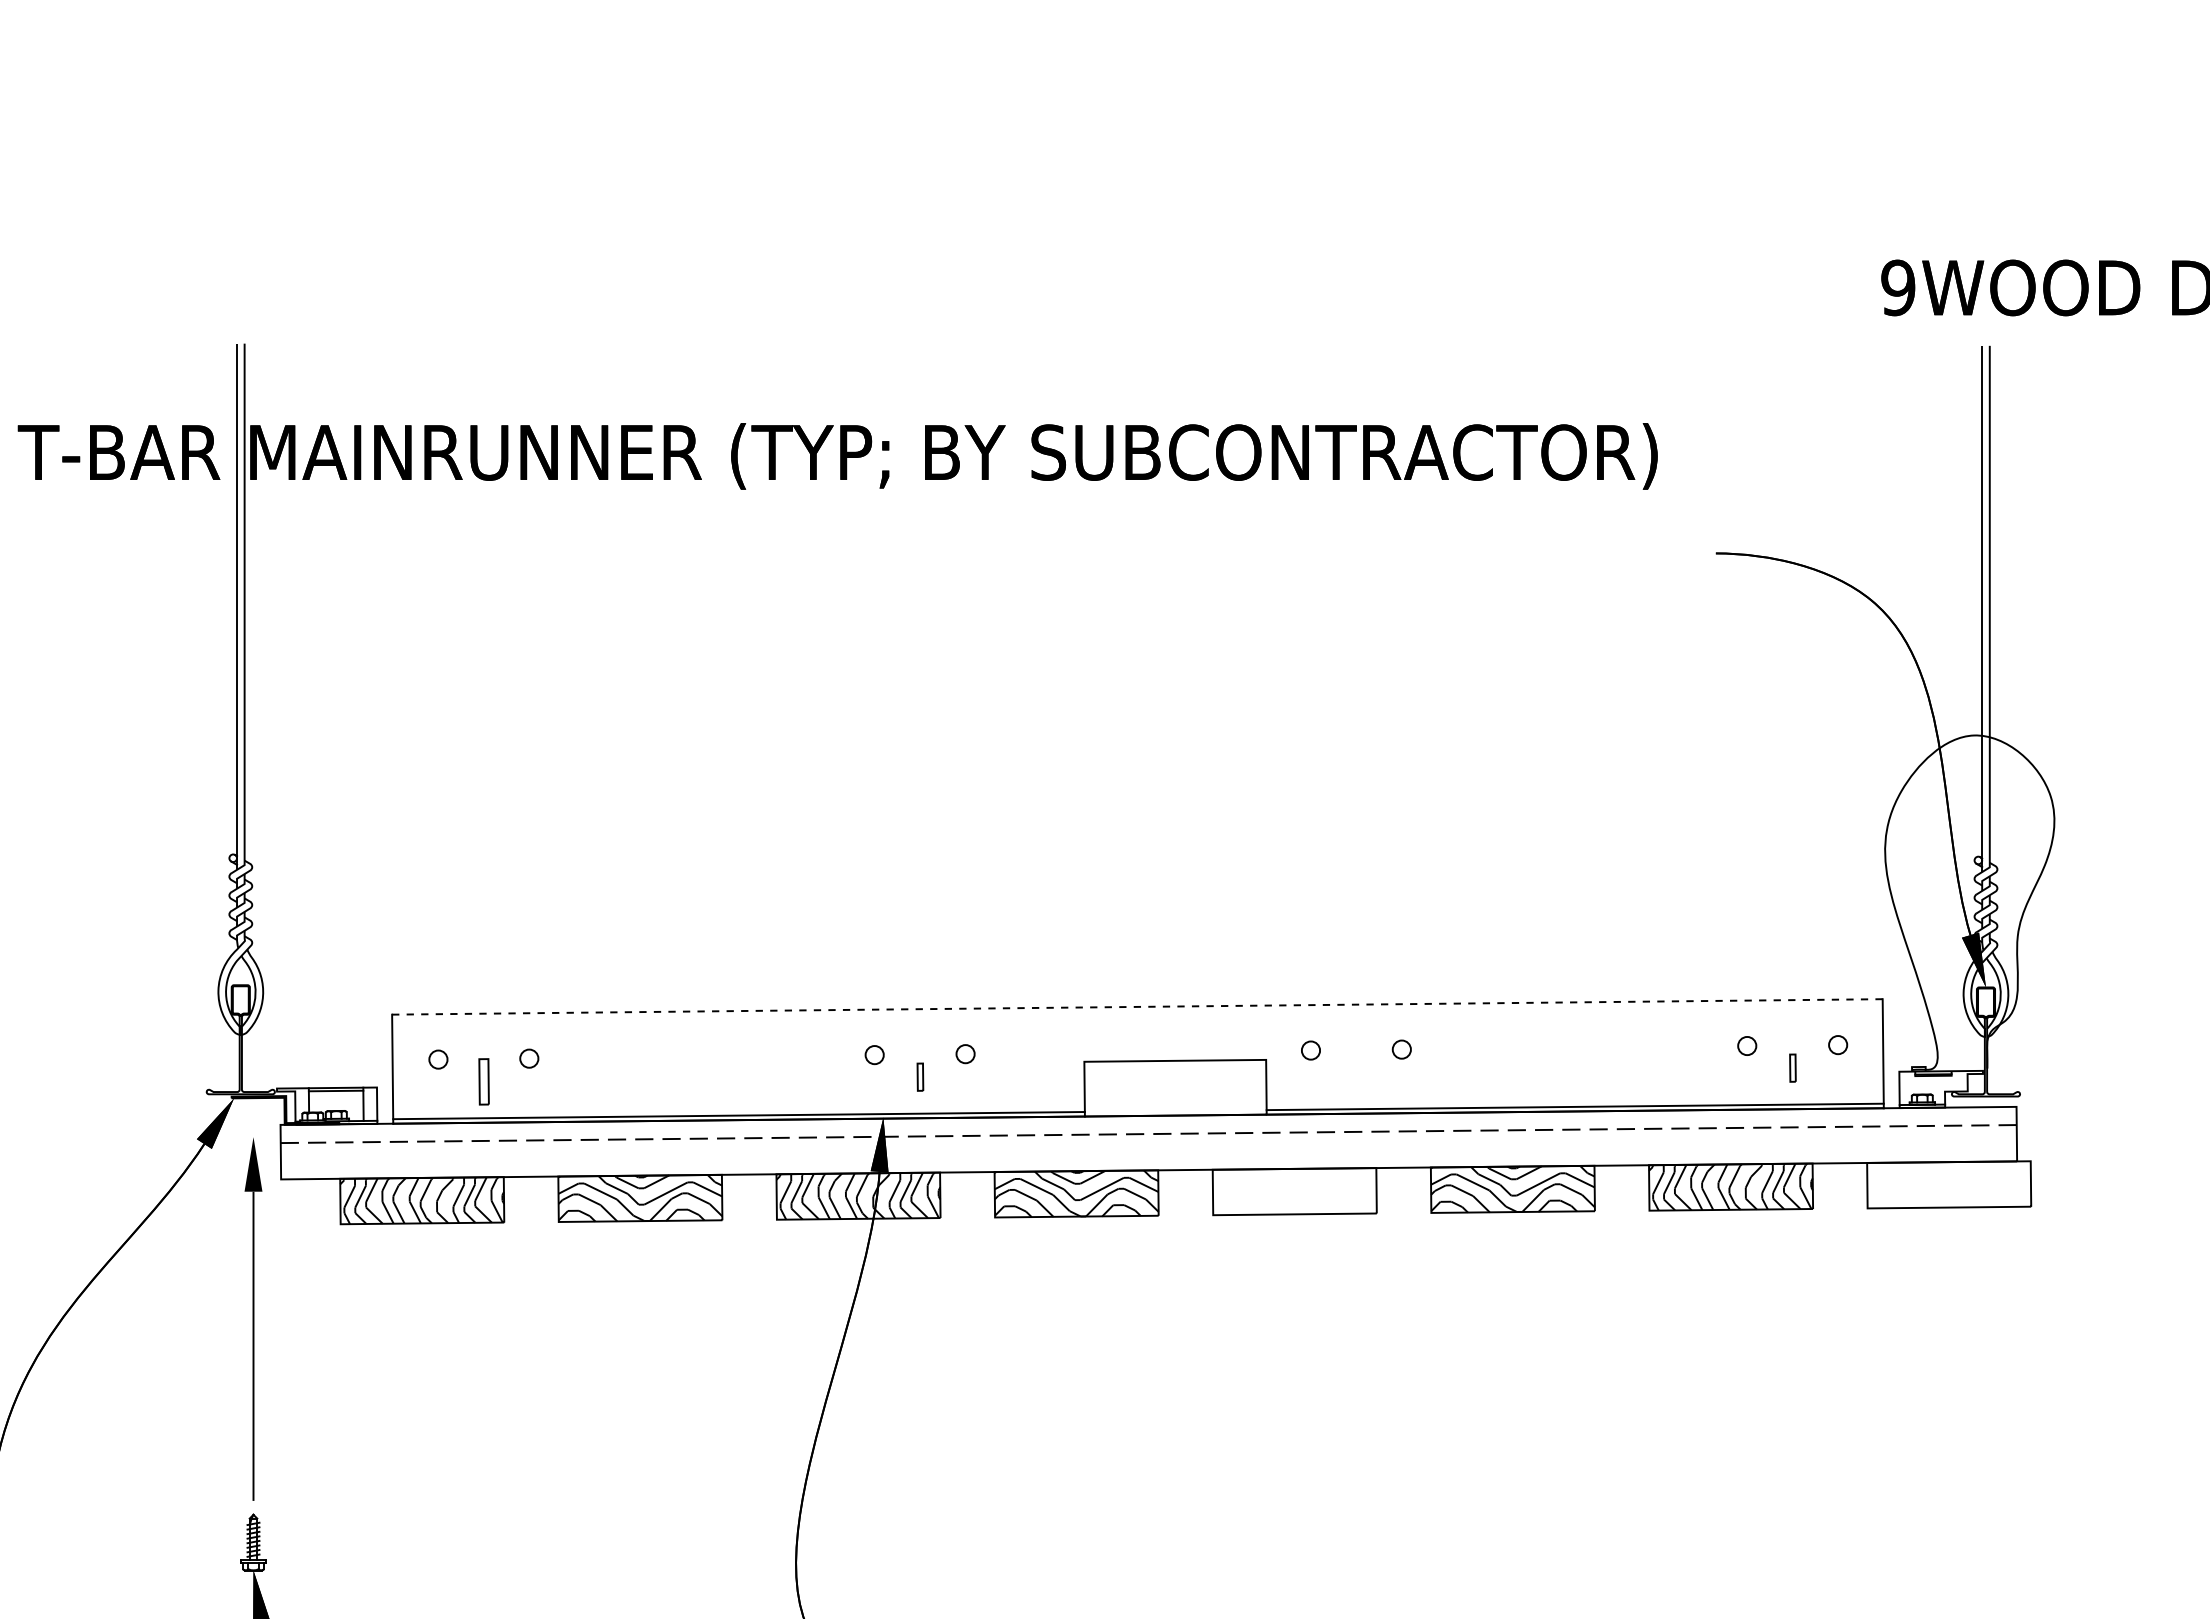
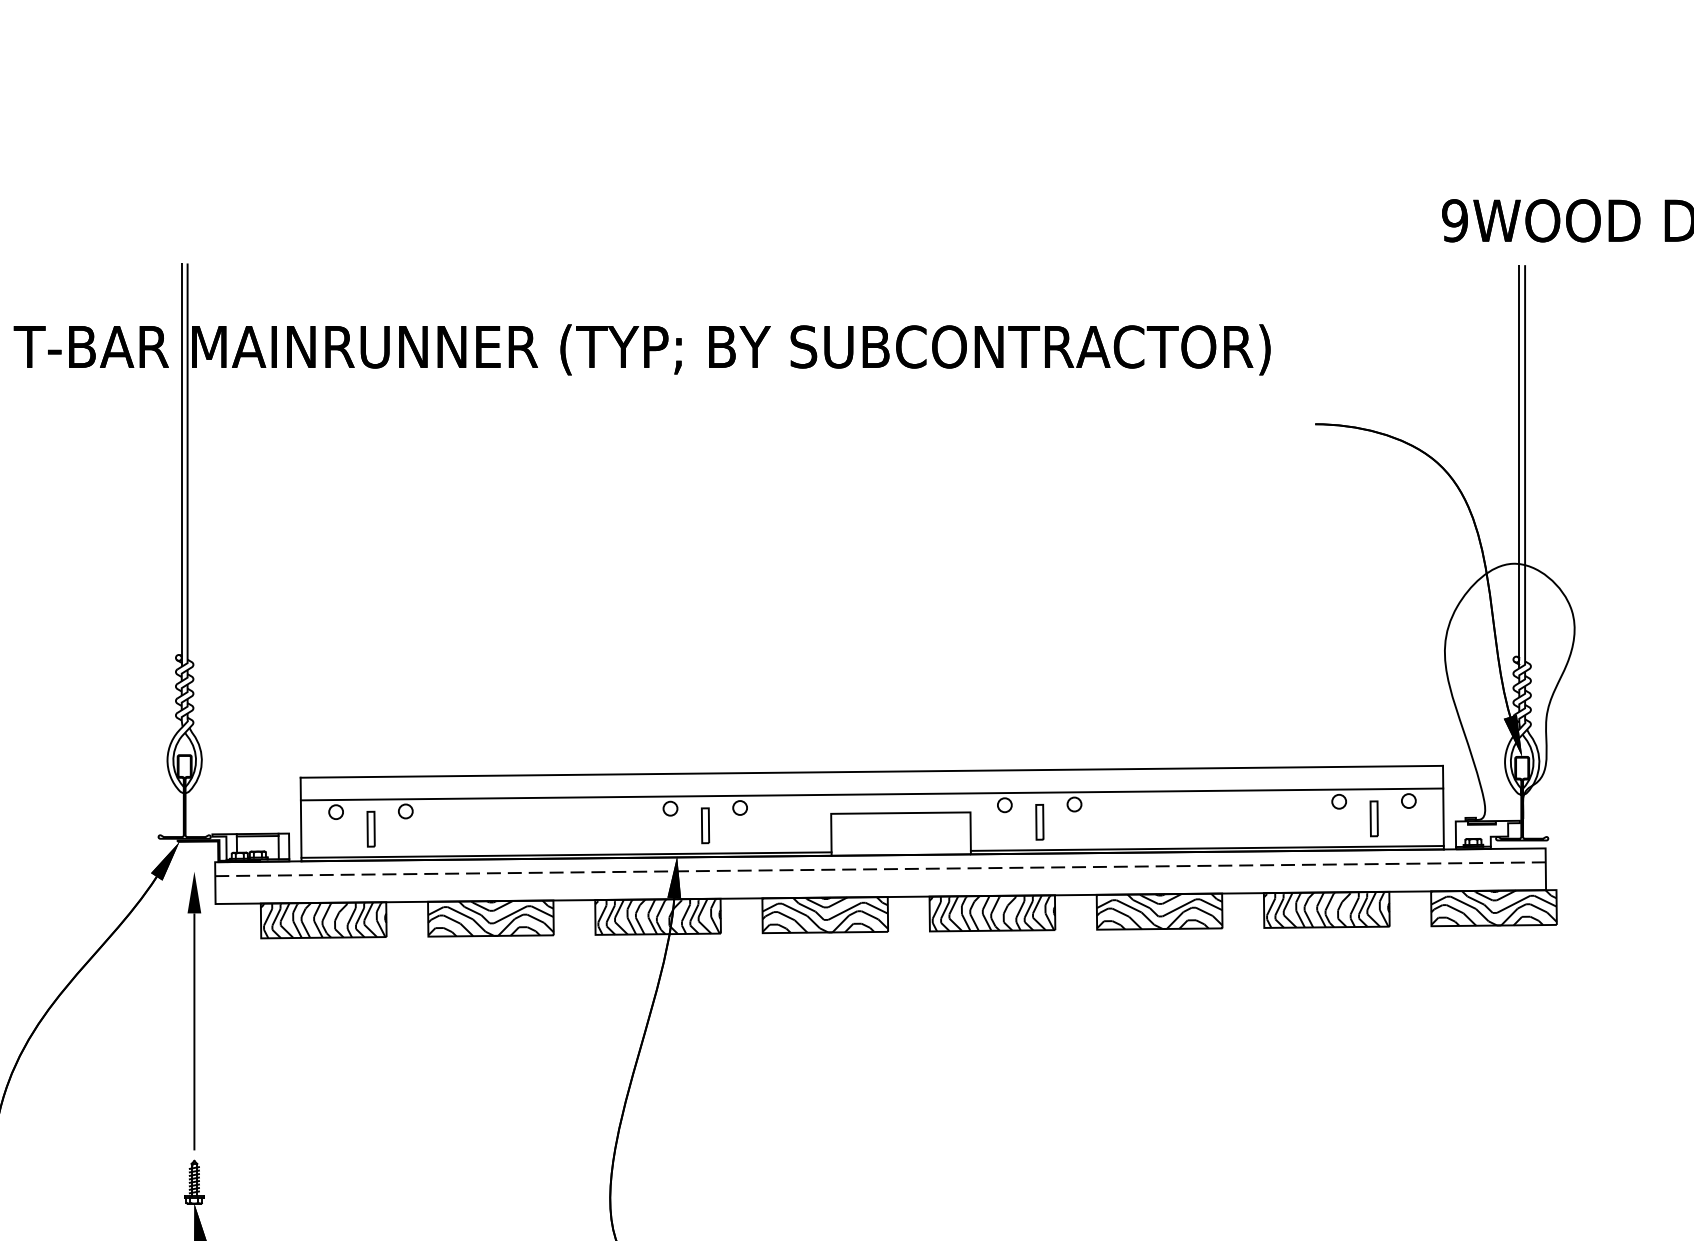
line: (1136, 1006) -> (871, 771), dashed -> solid
line: (1137, 1036) -> (871, 794), added
part: (1792, 1067) -> (1373, 818), size x1.67
part: (1356, 1072) -> (1039, 822), added
part: (920, 1076) -> (705, 825), size x1.67
hatch: (1949, 1184) -> (1494, 907), added
hatch: (1294, 1191) -> (992, 913), added

